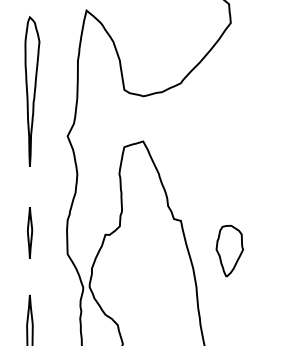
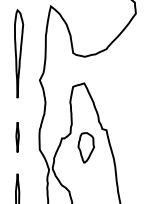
part: (228, 250) -> (85, 147), moved

